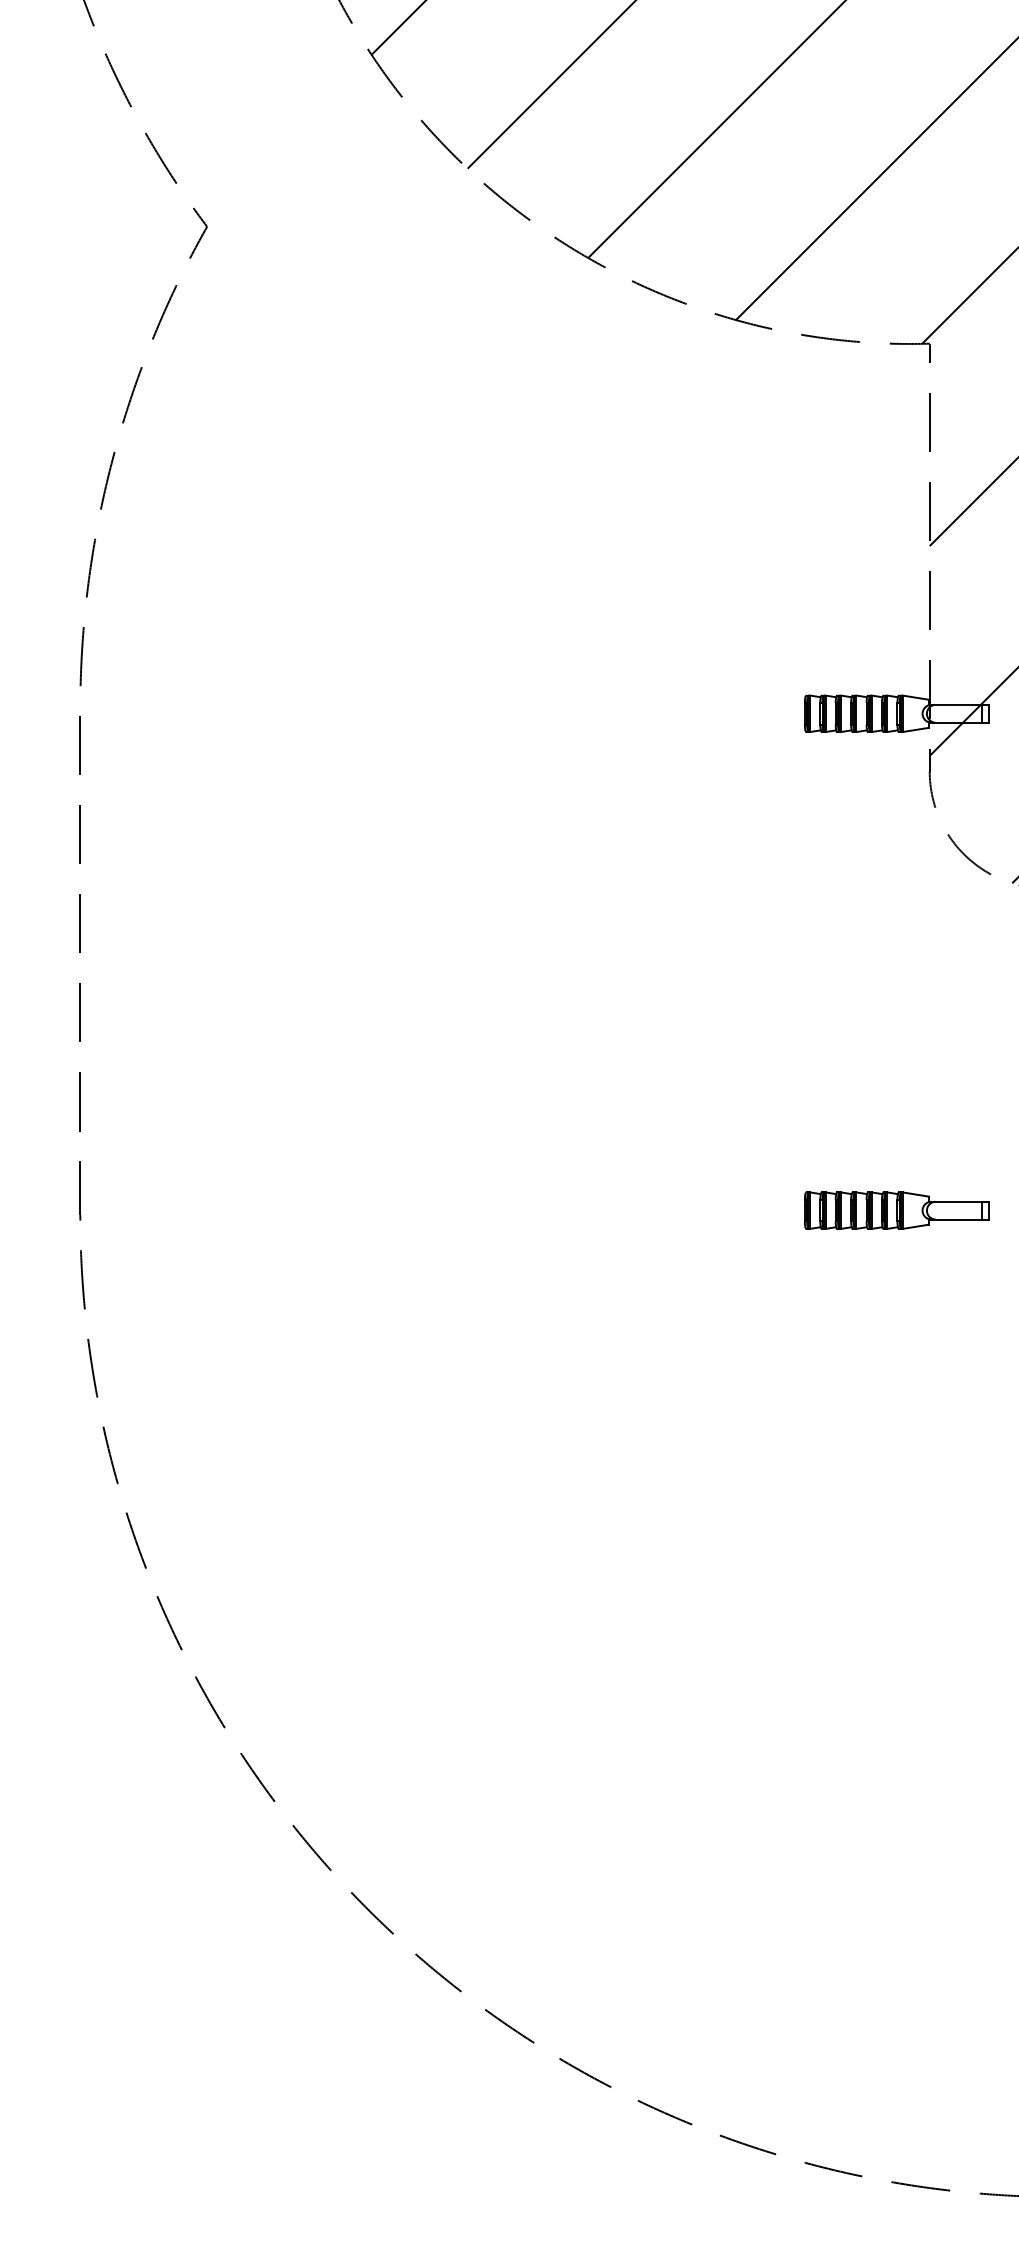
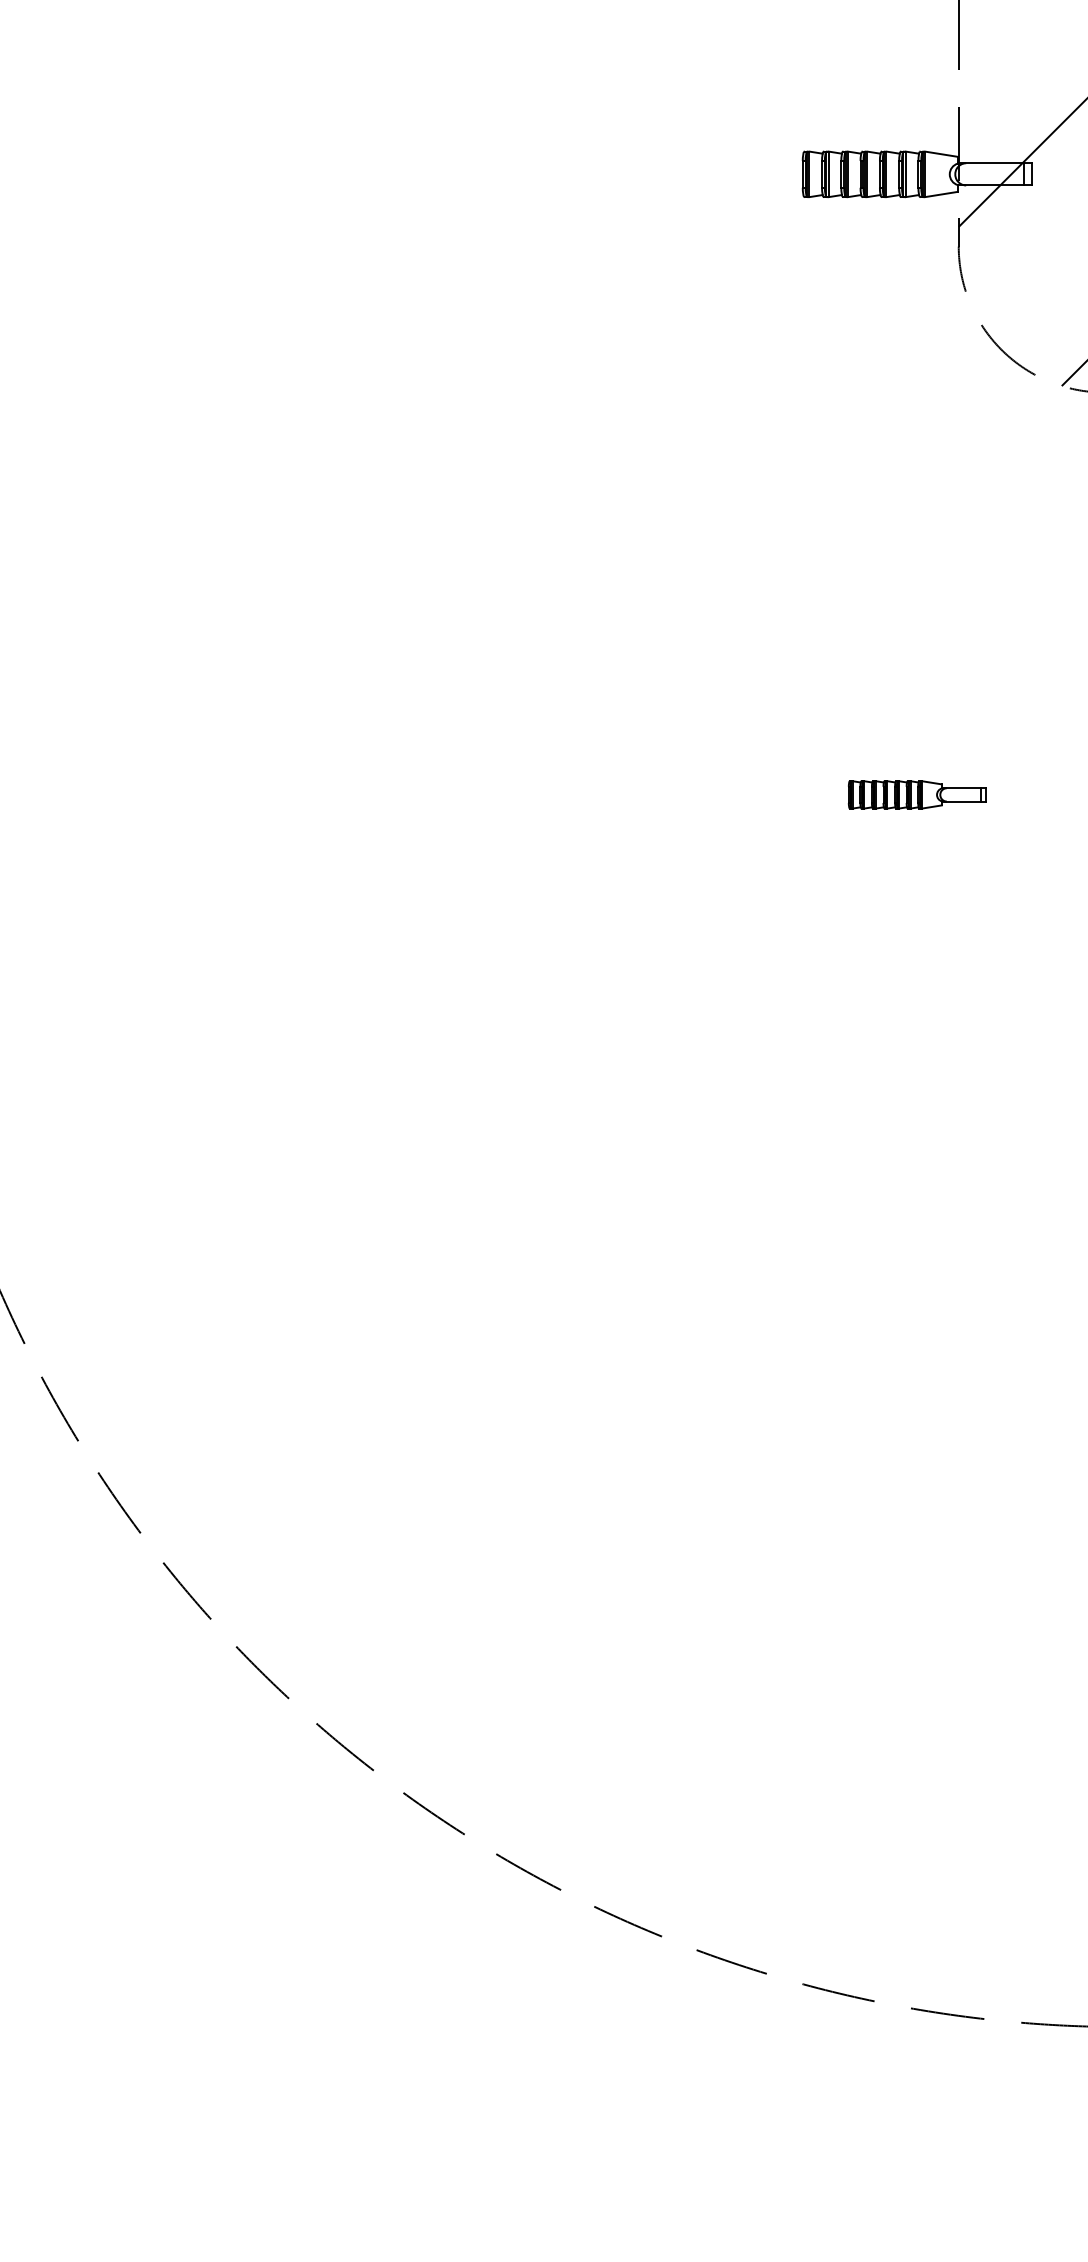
part: (896, 1210) -> (917, 794), size x0.6

